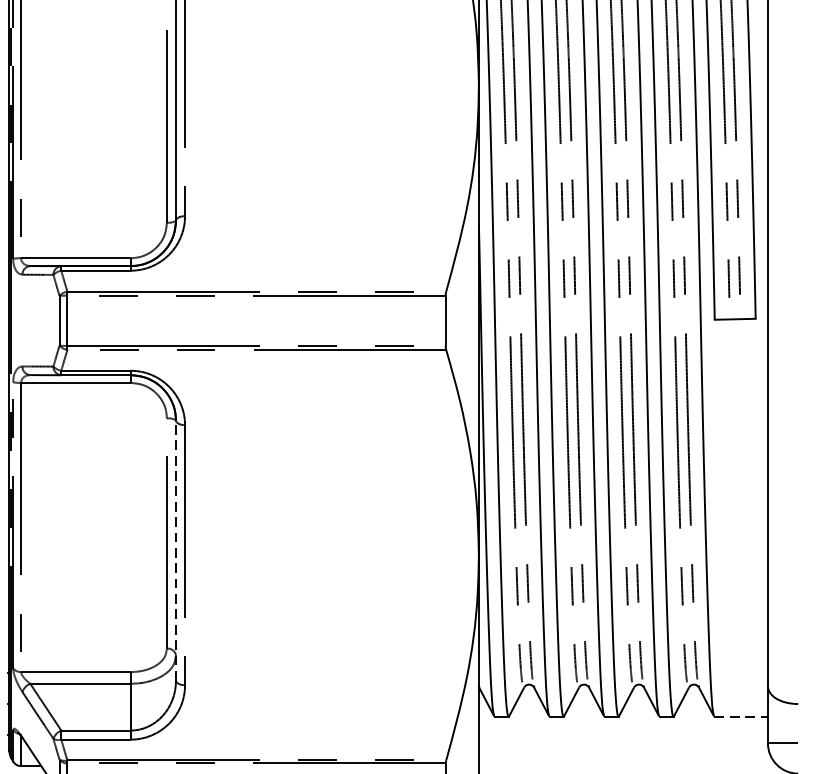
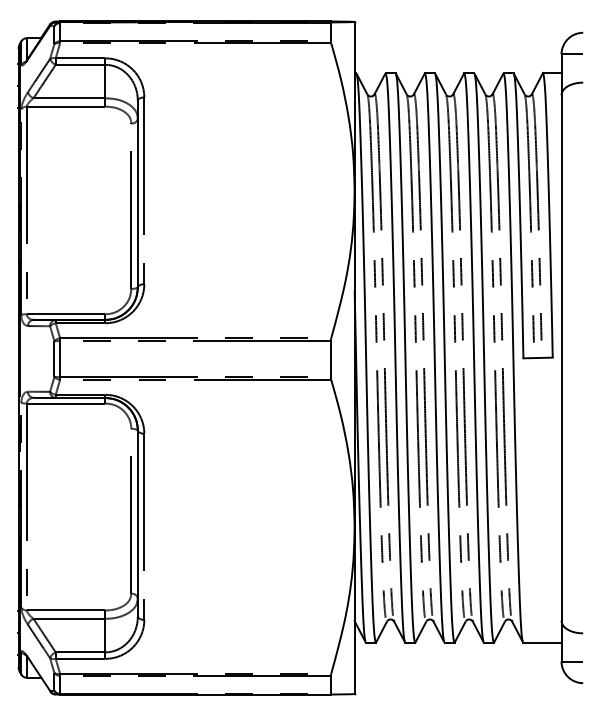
line: (175, 550) -> (137, 523), dashed -> solid
line: (741, 716) -> (542, 642), dashed -> solid

